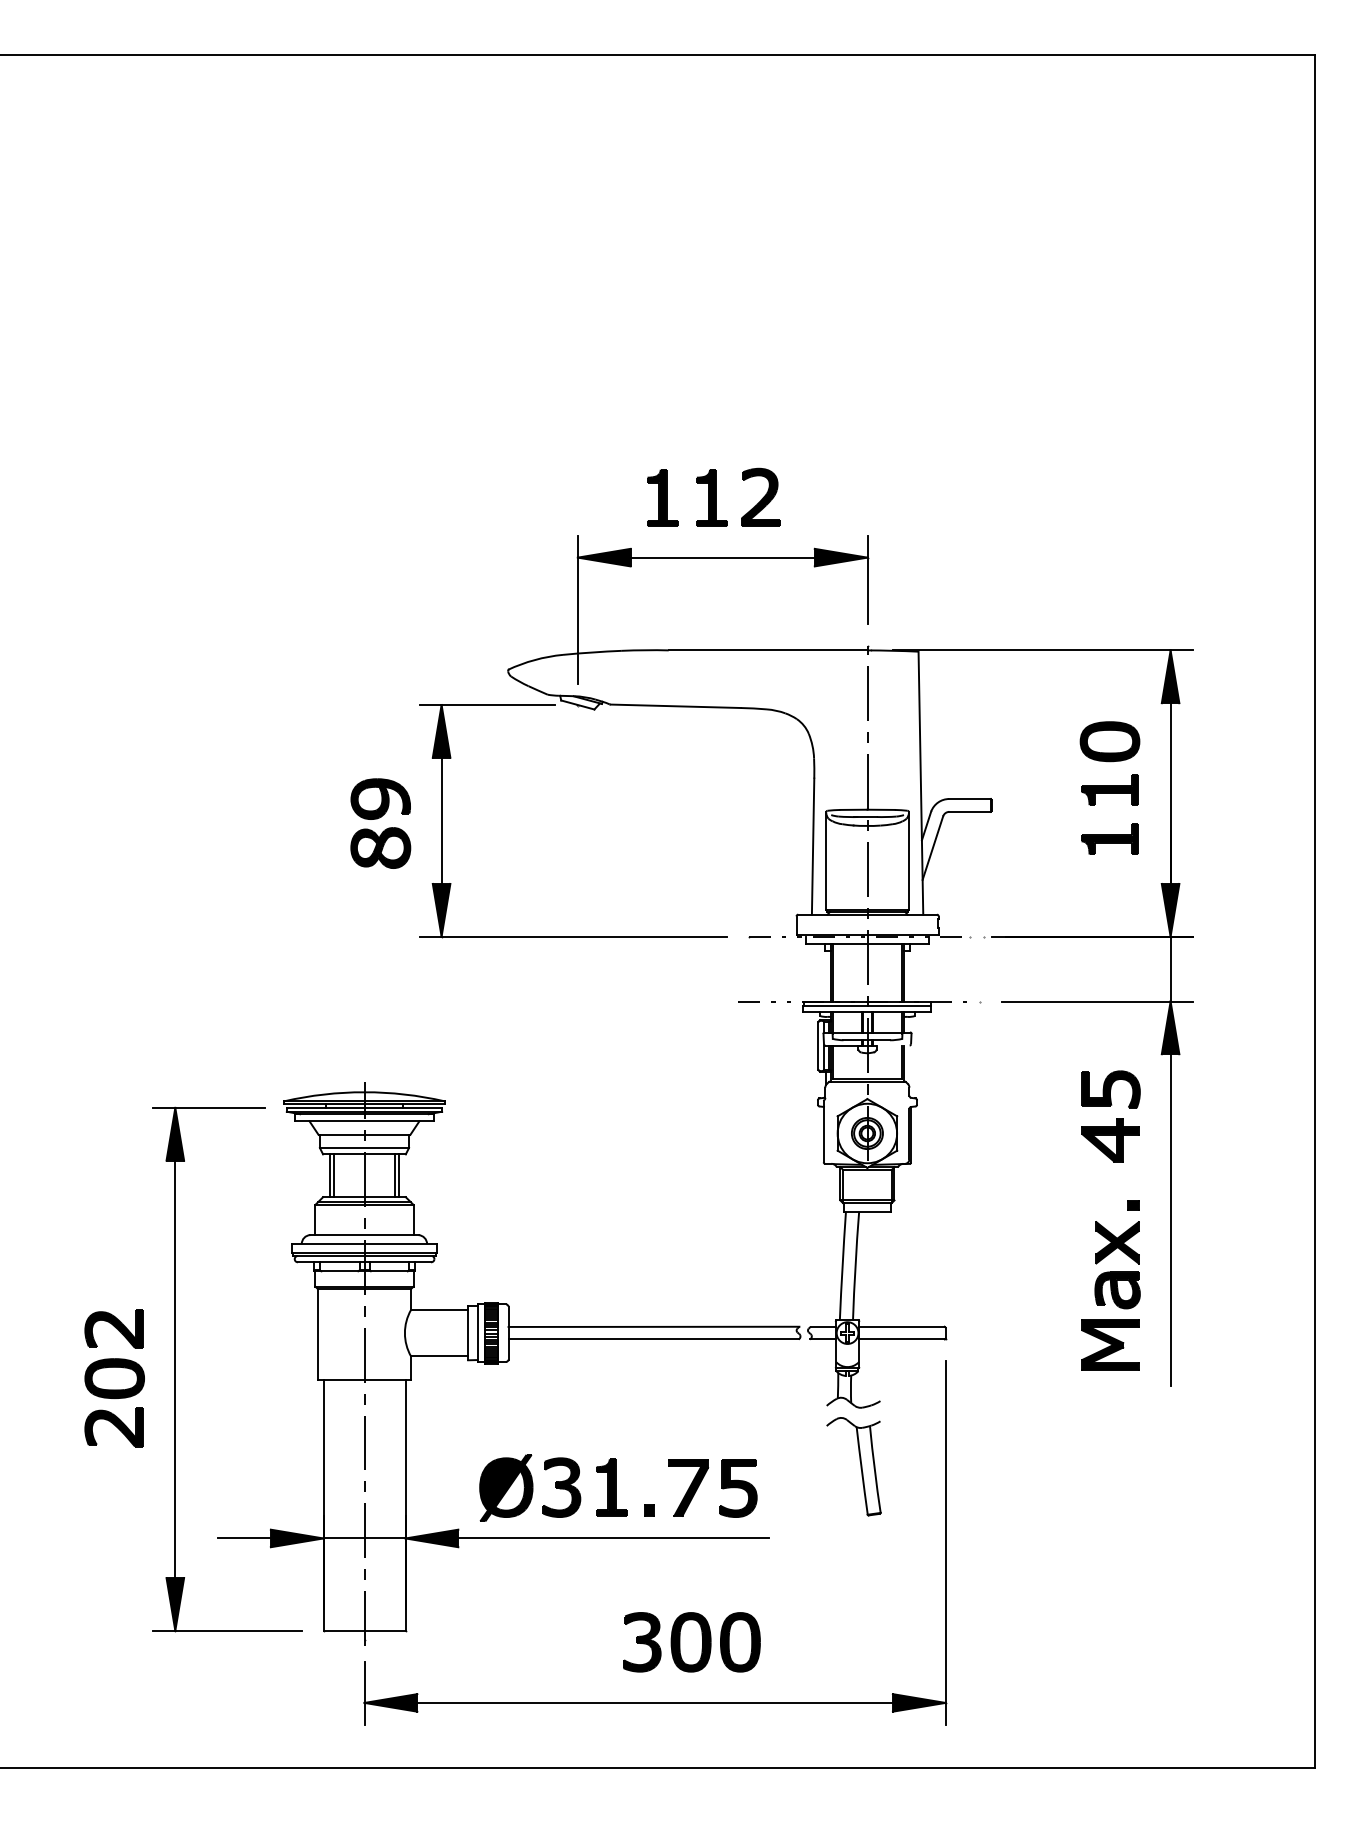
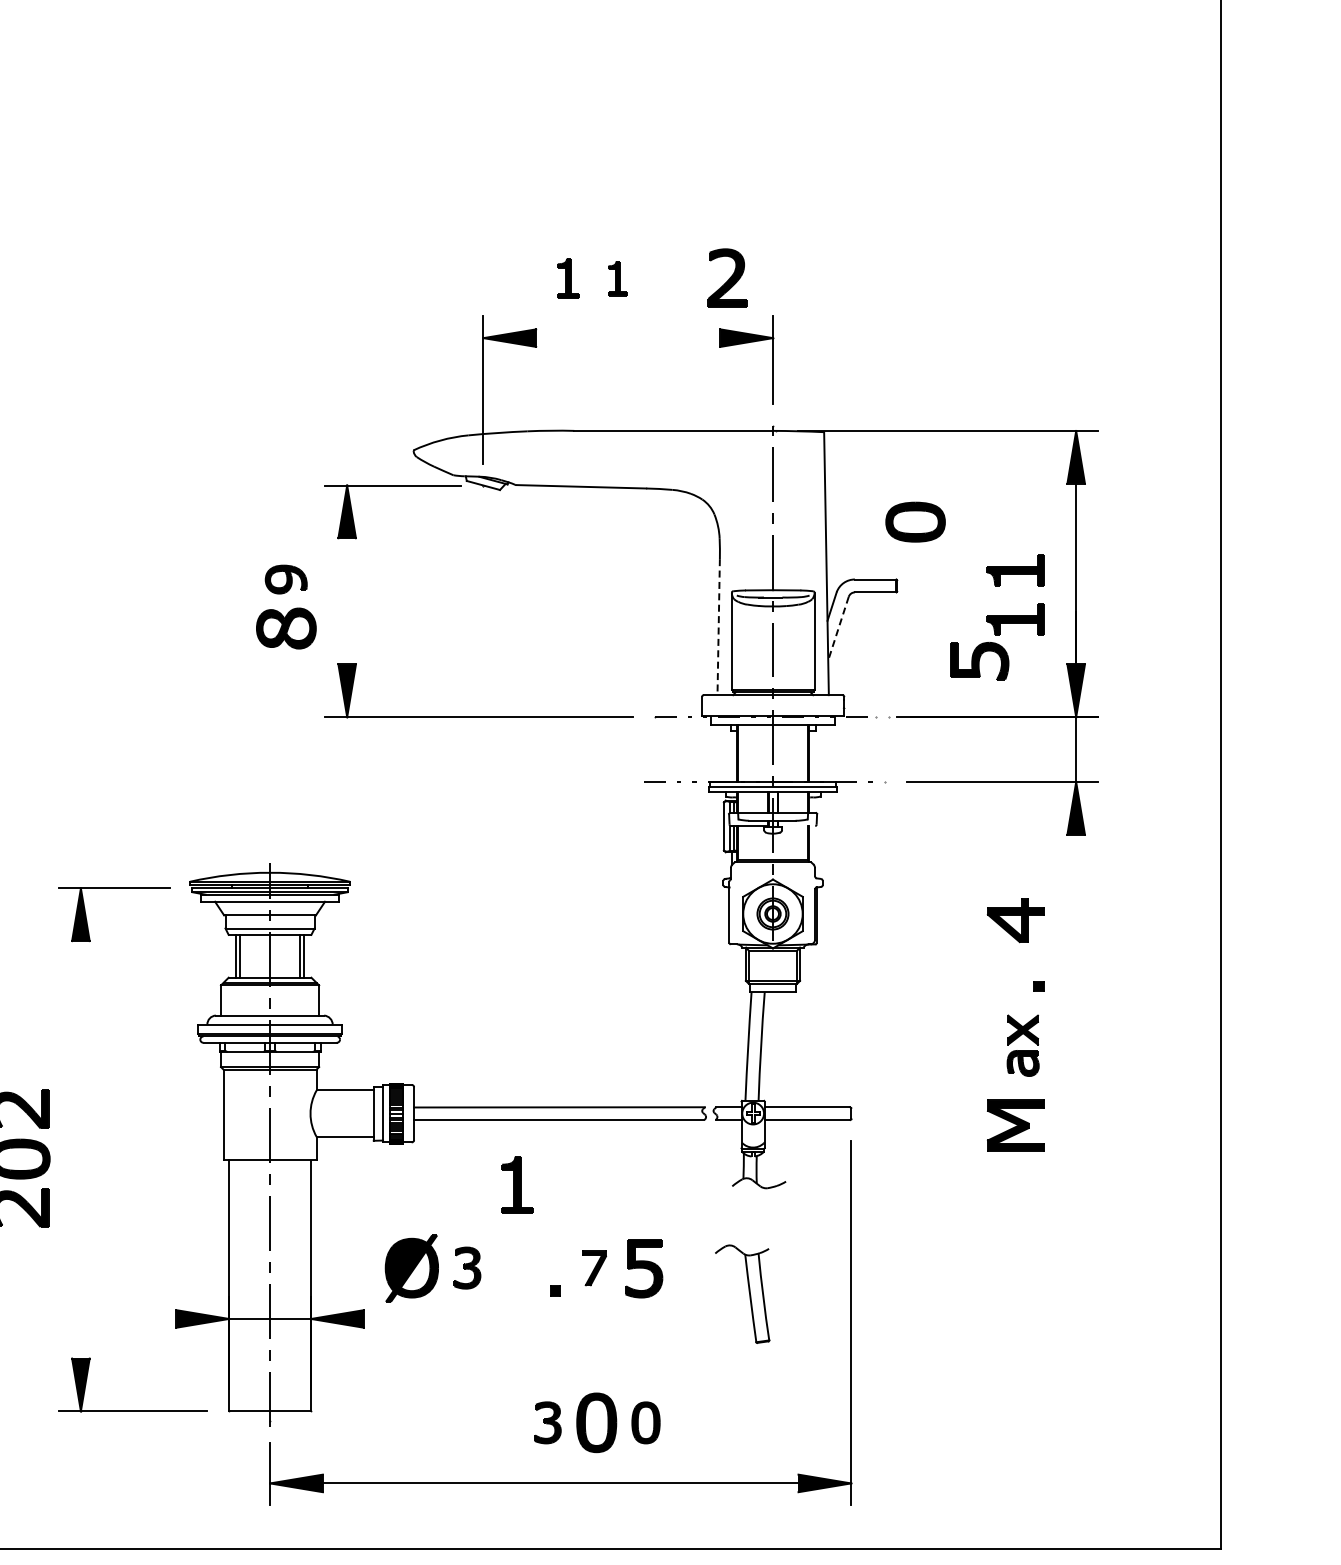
part: (760, 496) -> (727, 277), moved
part: (662, 497) -> (568, 278), size x0.7
part: (711, 497) -> (617, 278), size x0.6
line: (722, 557) -> (628, 338), removed
part: (1109, 741) -> (915, 522), moved
part: (380, 798) -> (286, 579), size x0.7
line: (441, 820) -> (347, 601), removed
line: (813, 847) -> (719, 628), solid -> dashed
line: (932, 848) -> (838, 629), solid -> dashed
part: (1110, 1089) -> (979, 661), moved
line: (1170, 1219) -> (1076, 1000), removed
part: (1117, 1265) -> (1023, 1046), size x0.7
line: (175, 1369) -> (81, 1150), removed
part: (860, 1466) -> (749, 1294), moved
part: (561, 1487) -> (467, 1268), size x0.7
part: (611, 1487) -> (517, 1185), moved
part: (688, 1487) -> (594, 1268), size x0.6
line: (244, 1538) -> (150, 1319), removed
line: (613, 1538) -> (519, 1319), removed
part: (642, 1642) -> (548, 1423), size x0.7
part: (740, 1642) -> (646, 1423), size x0.7

